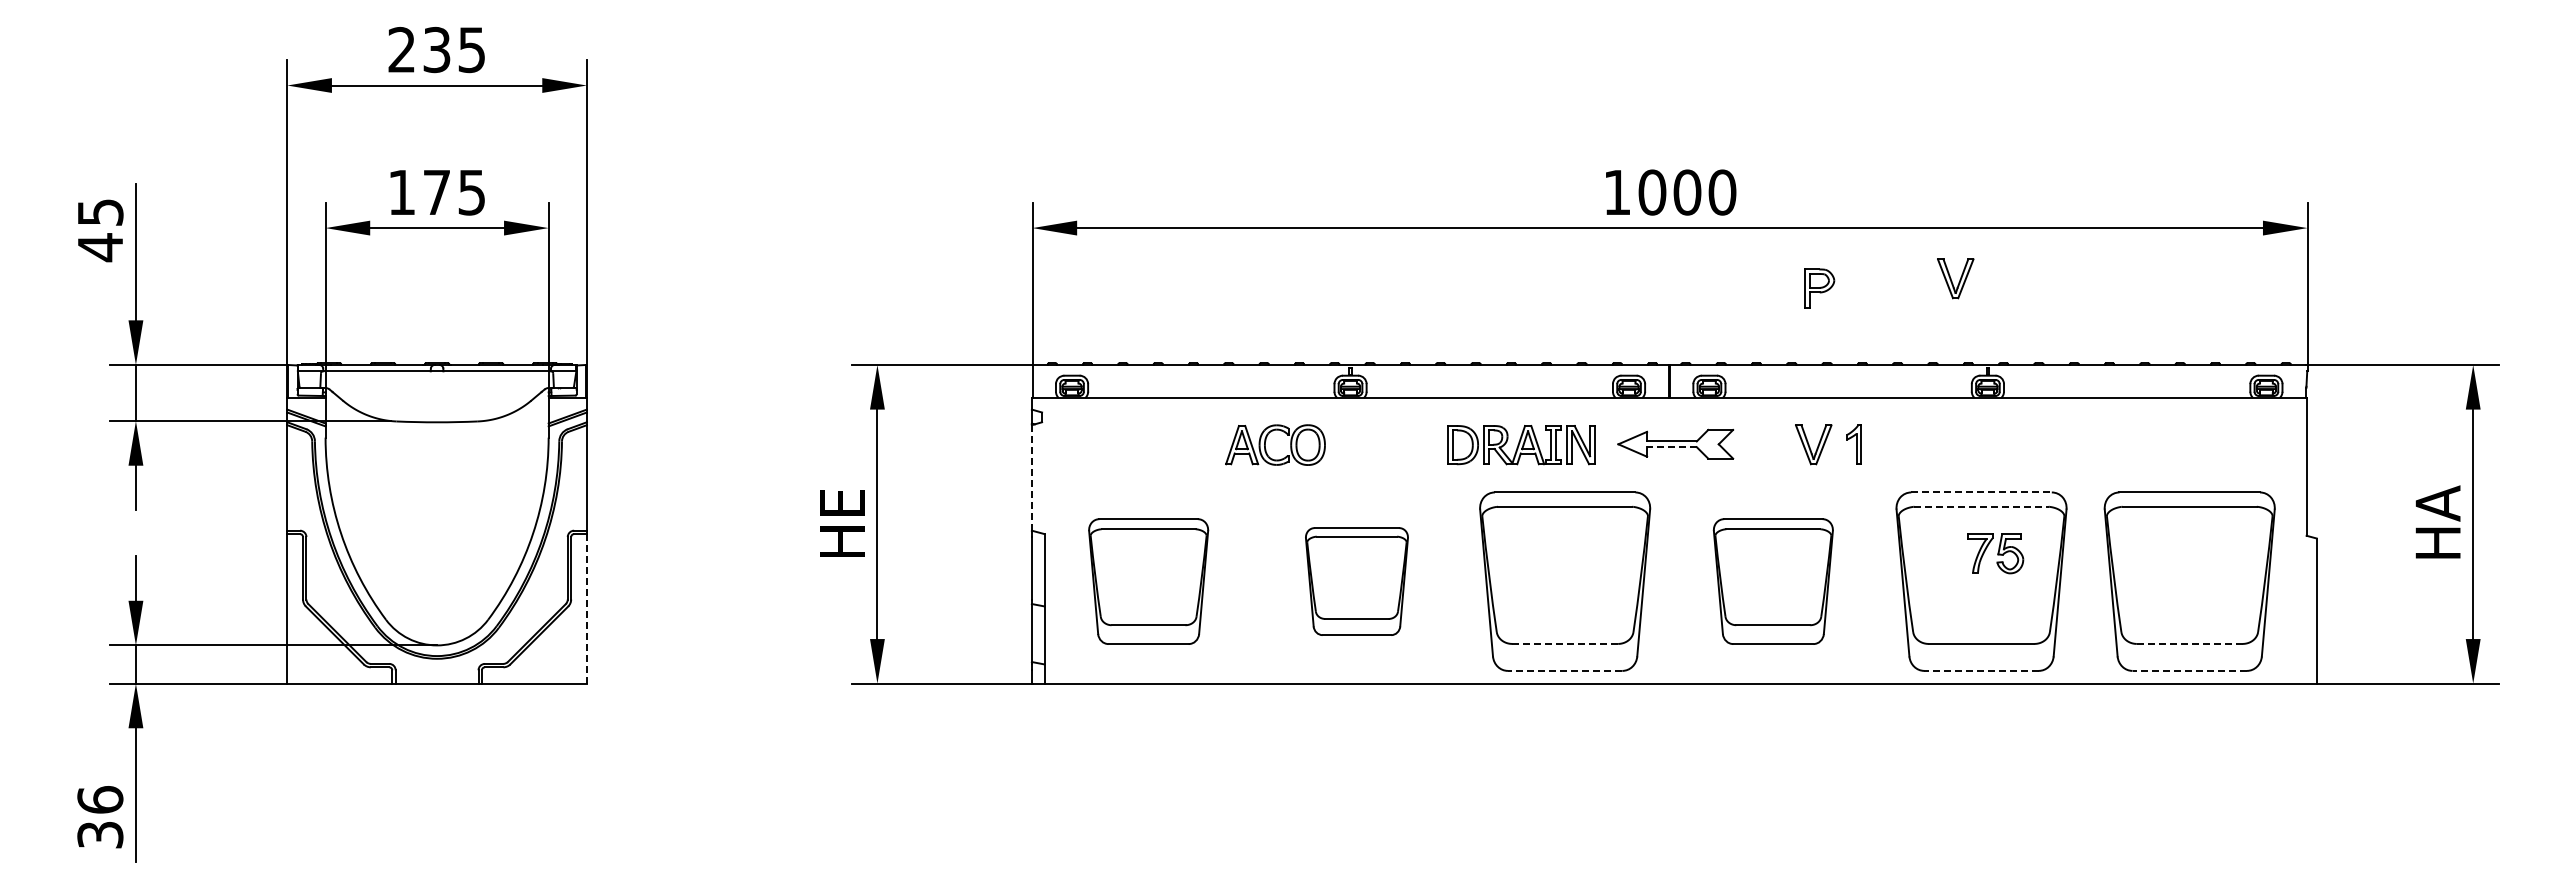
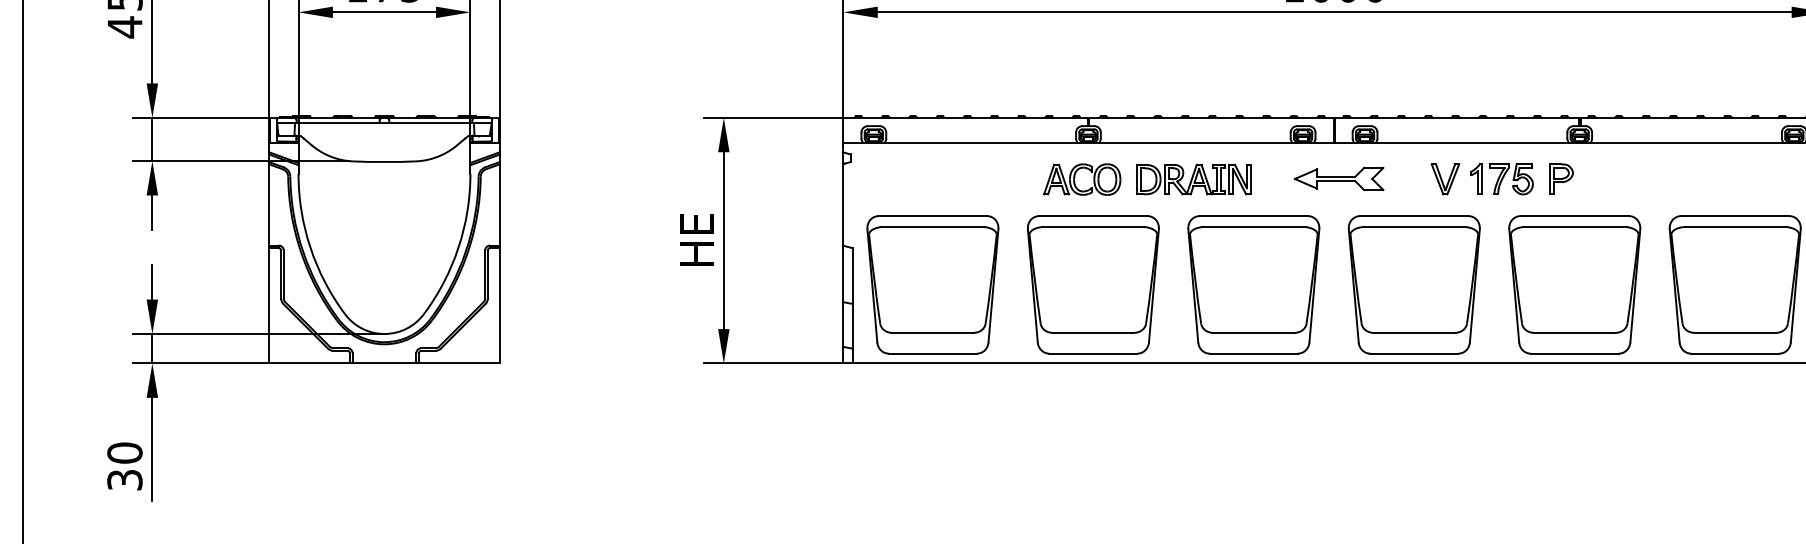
part: (1955, 278) -> (1554, 51), removed
part: (1819, 288) -> (1561, 179), moved
part: (1266, 440) -> (1075, 176), moved
part: (1521, 445) -> (1194, 179), moved
line: (1671, 447) -> (1335, 181), dashed -> solid
line: (1031, 477) -> (842, 204), dashed -> solid
line: (1982, 492) -> (1575, 216), dashed -> solid
line: (1982, 506) -> (1575, 226), dashed -> solid
part: (1995, 553) -> (1511, 179), moved
part: (1148, 581) -> (932, 284), size x1.43
part: (1356, 581) -> (1093, 284), size x1.67
part: (1773, 581) -> (1414, 284), size x1.43
line: (586, 608) -> (499, 305), dashed -> solid
line: (1565, 643) -> (1254, 332), dashed -> solid
line: (2189, 643) -> (1735, 332), dashed -> solid
line: (1564, 670) -> (1253, 353), dashed -> solid
line: (1981, 670) -> (1574, 353), dashed -> solid
line: (2189, 670) -> (1735, 353), dashed -> solid
text: (100, 799) -> (125, 452), 36 -> 30

